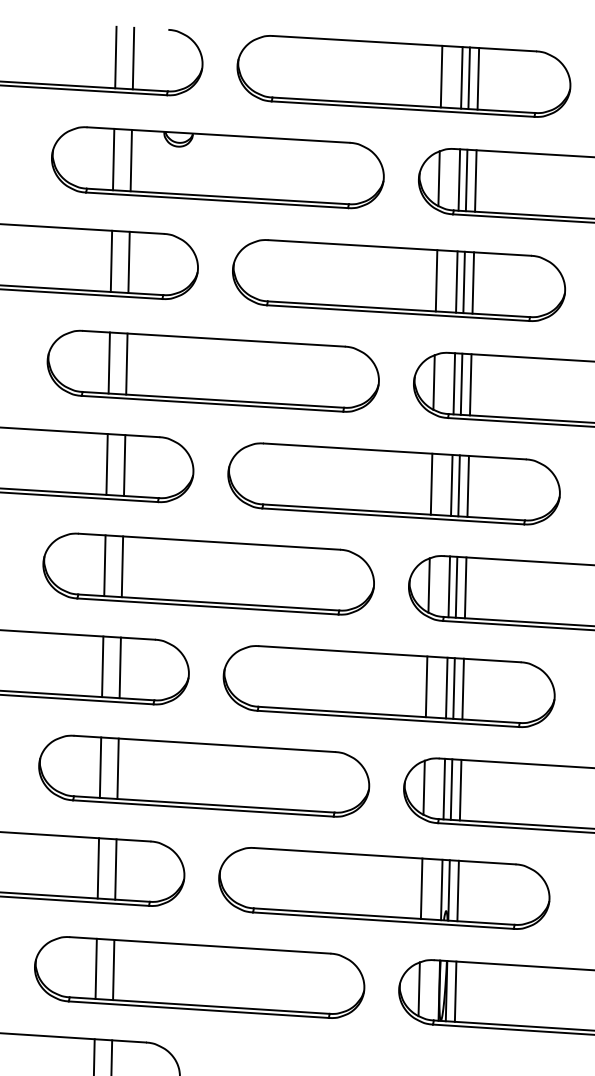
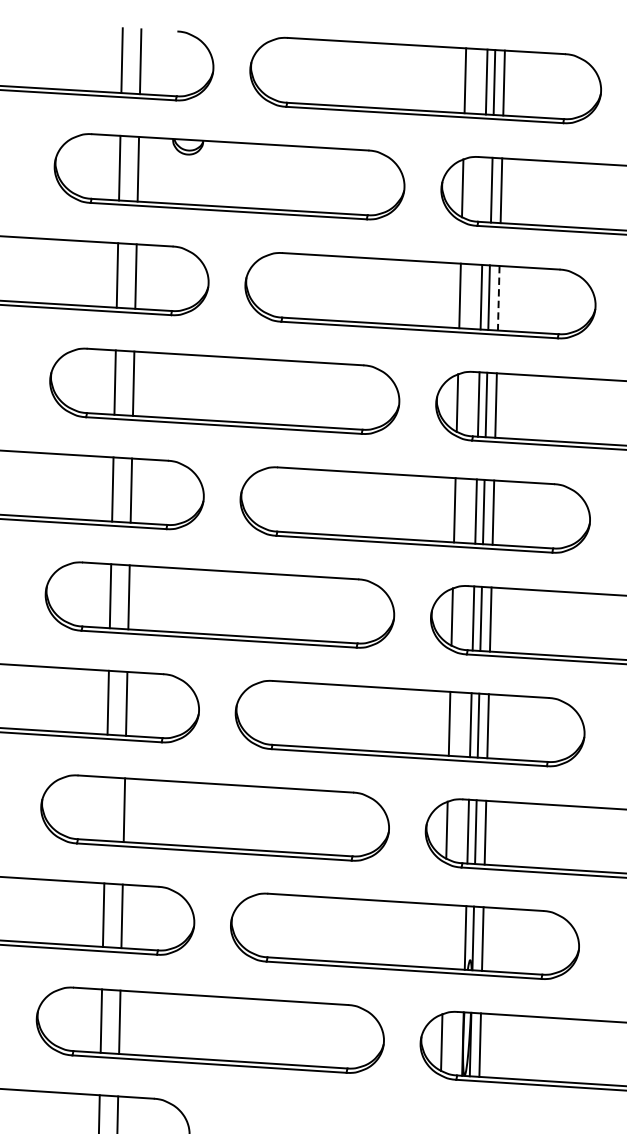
line: (459, 179) -> (484, 189), removed
line: (473, 283) -> (498, 298), solid -> dashed
line: (100, 767) -> (105, 808), removed
line: (421, 888) -> (444, 936), removed

